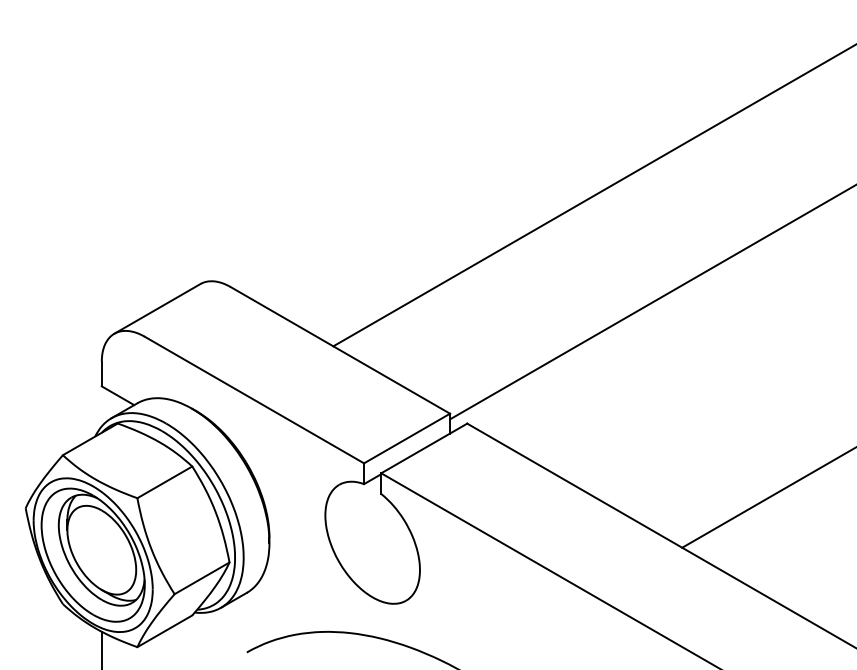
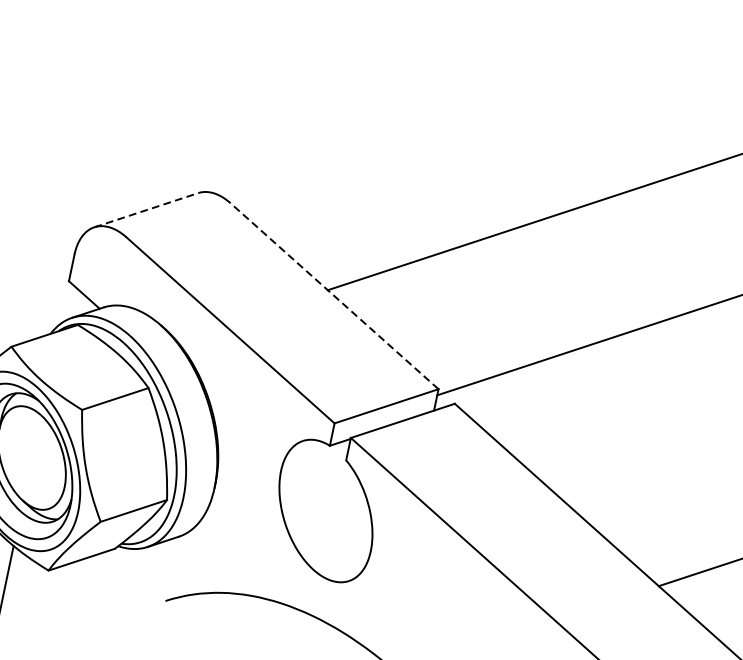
line: (157, 308) -> (146, 209), solid -> dashed
line: (340, 350) -> (334, 296), solid -> dashed

